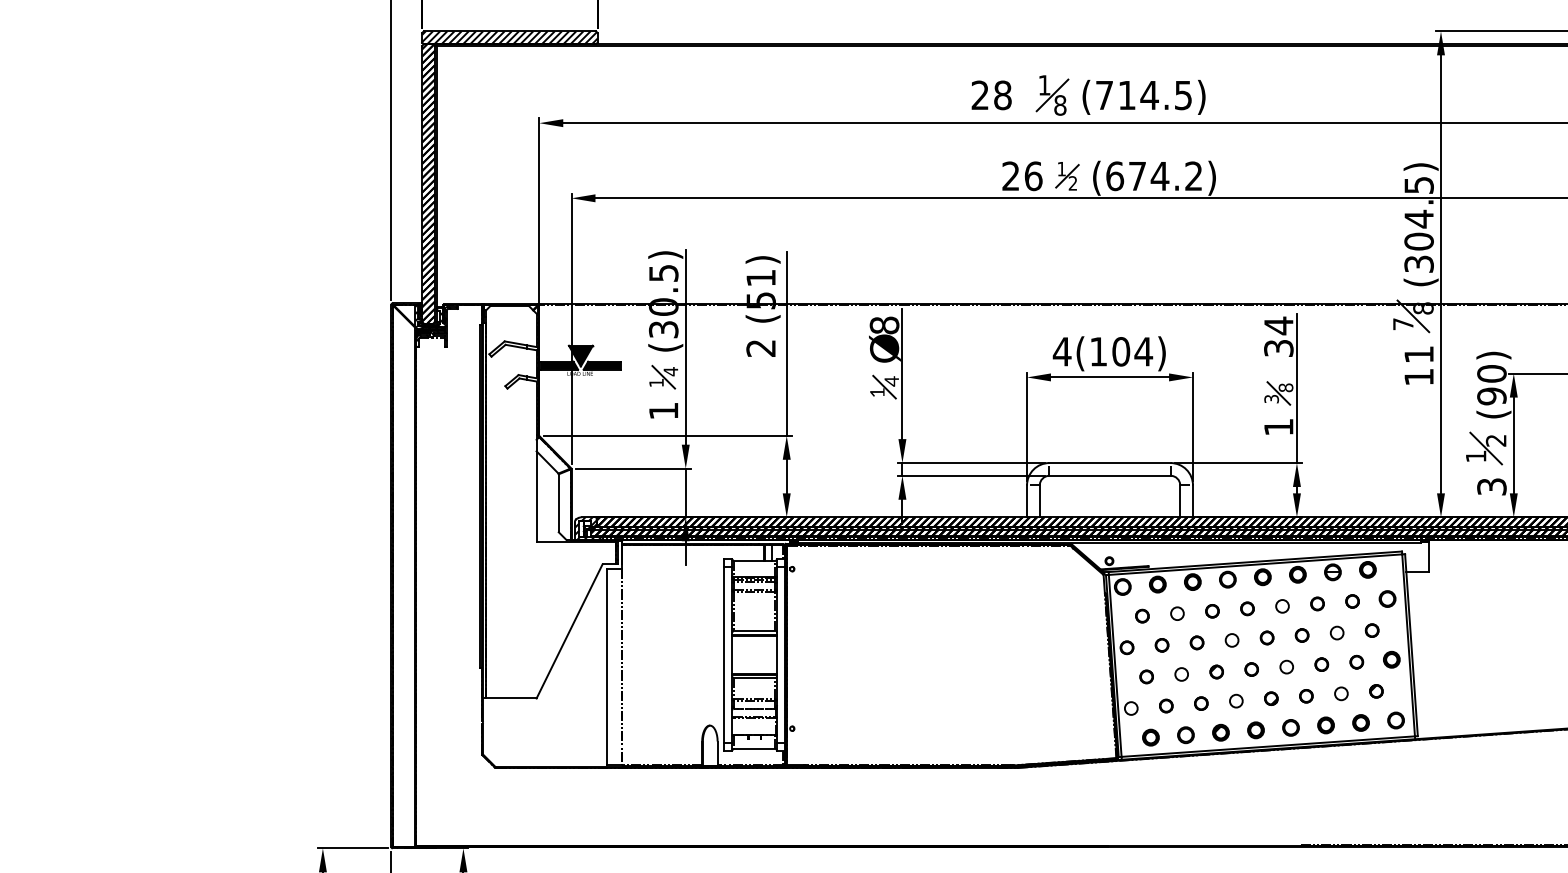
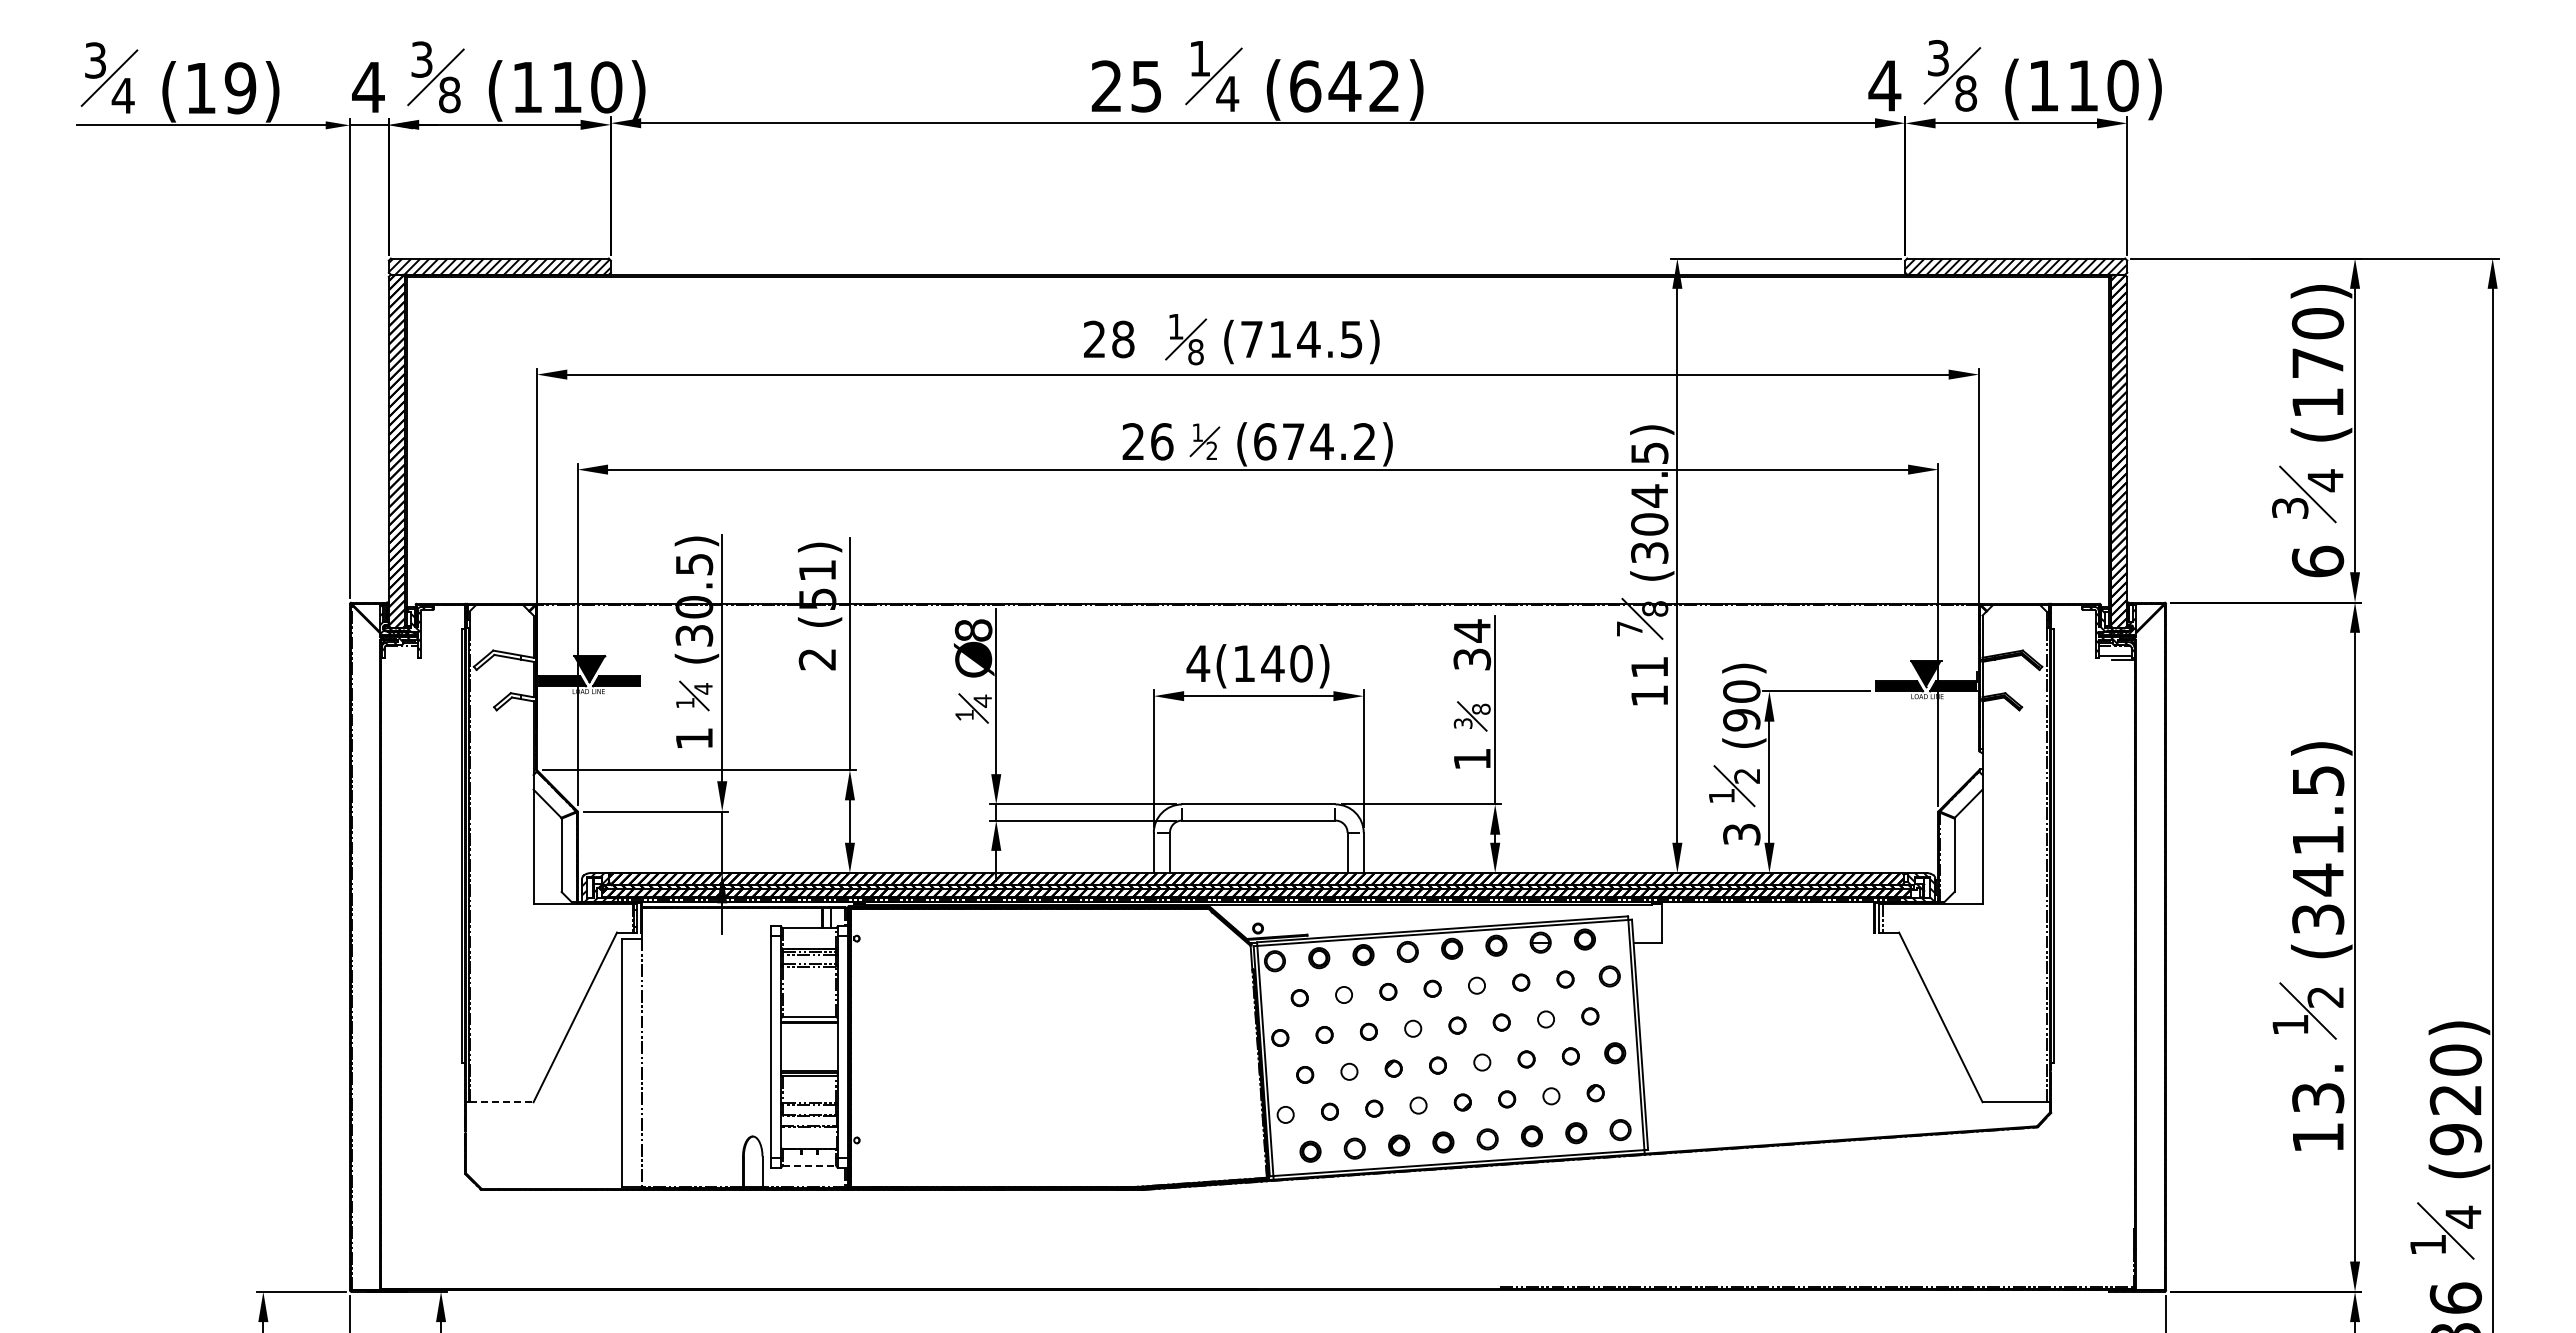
text: (1132, 351) -> (1287, 663), 4(104) -> 4(140)
line: (511, 698) -> (501, 1102), solid -> dashed
line: (754, 749) -> (809, 1166), solid -> dashed

